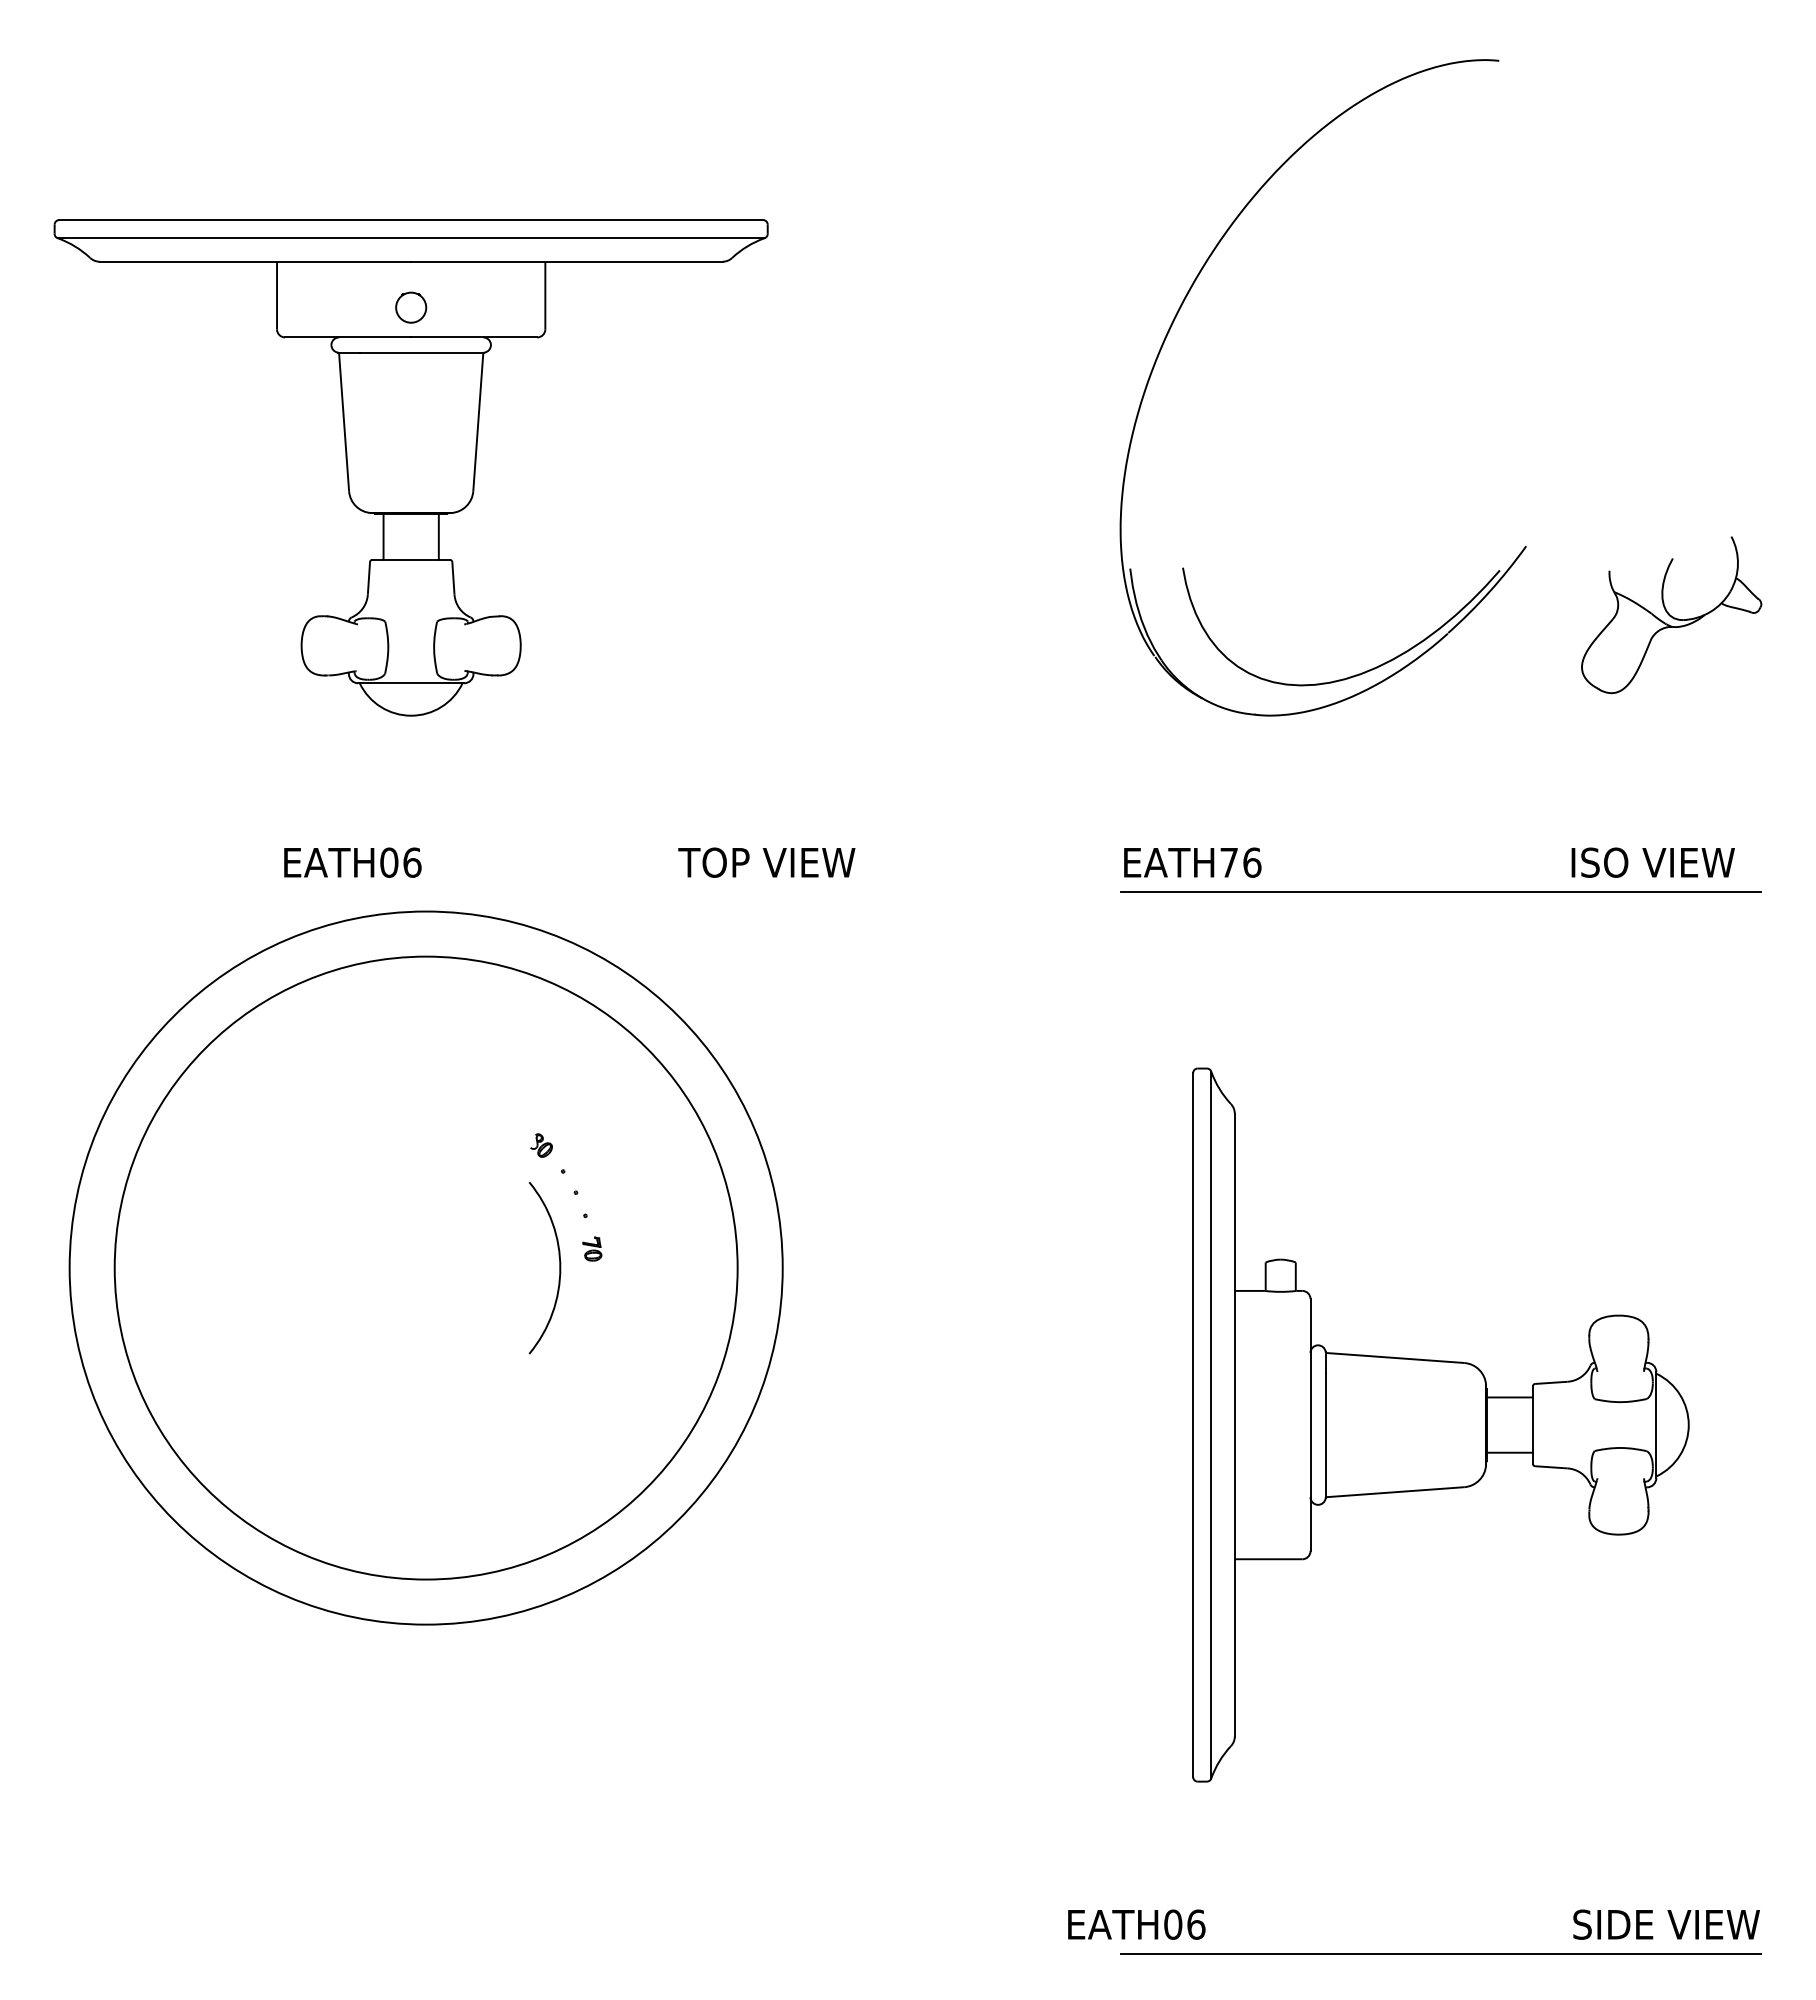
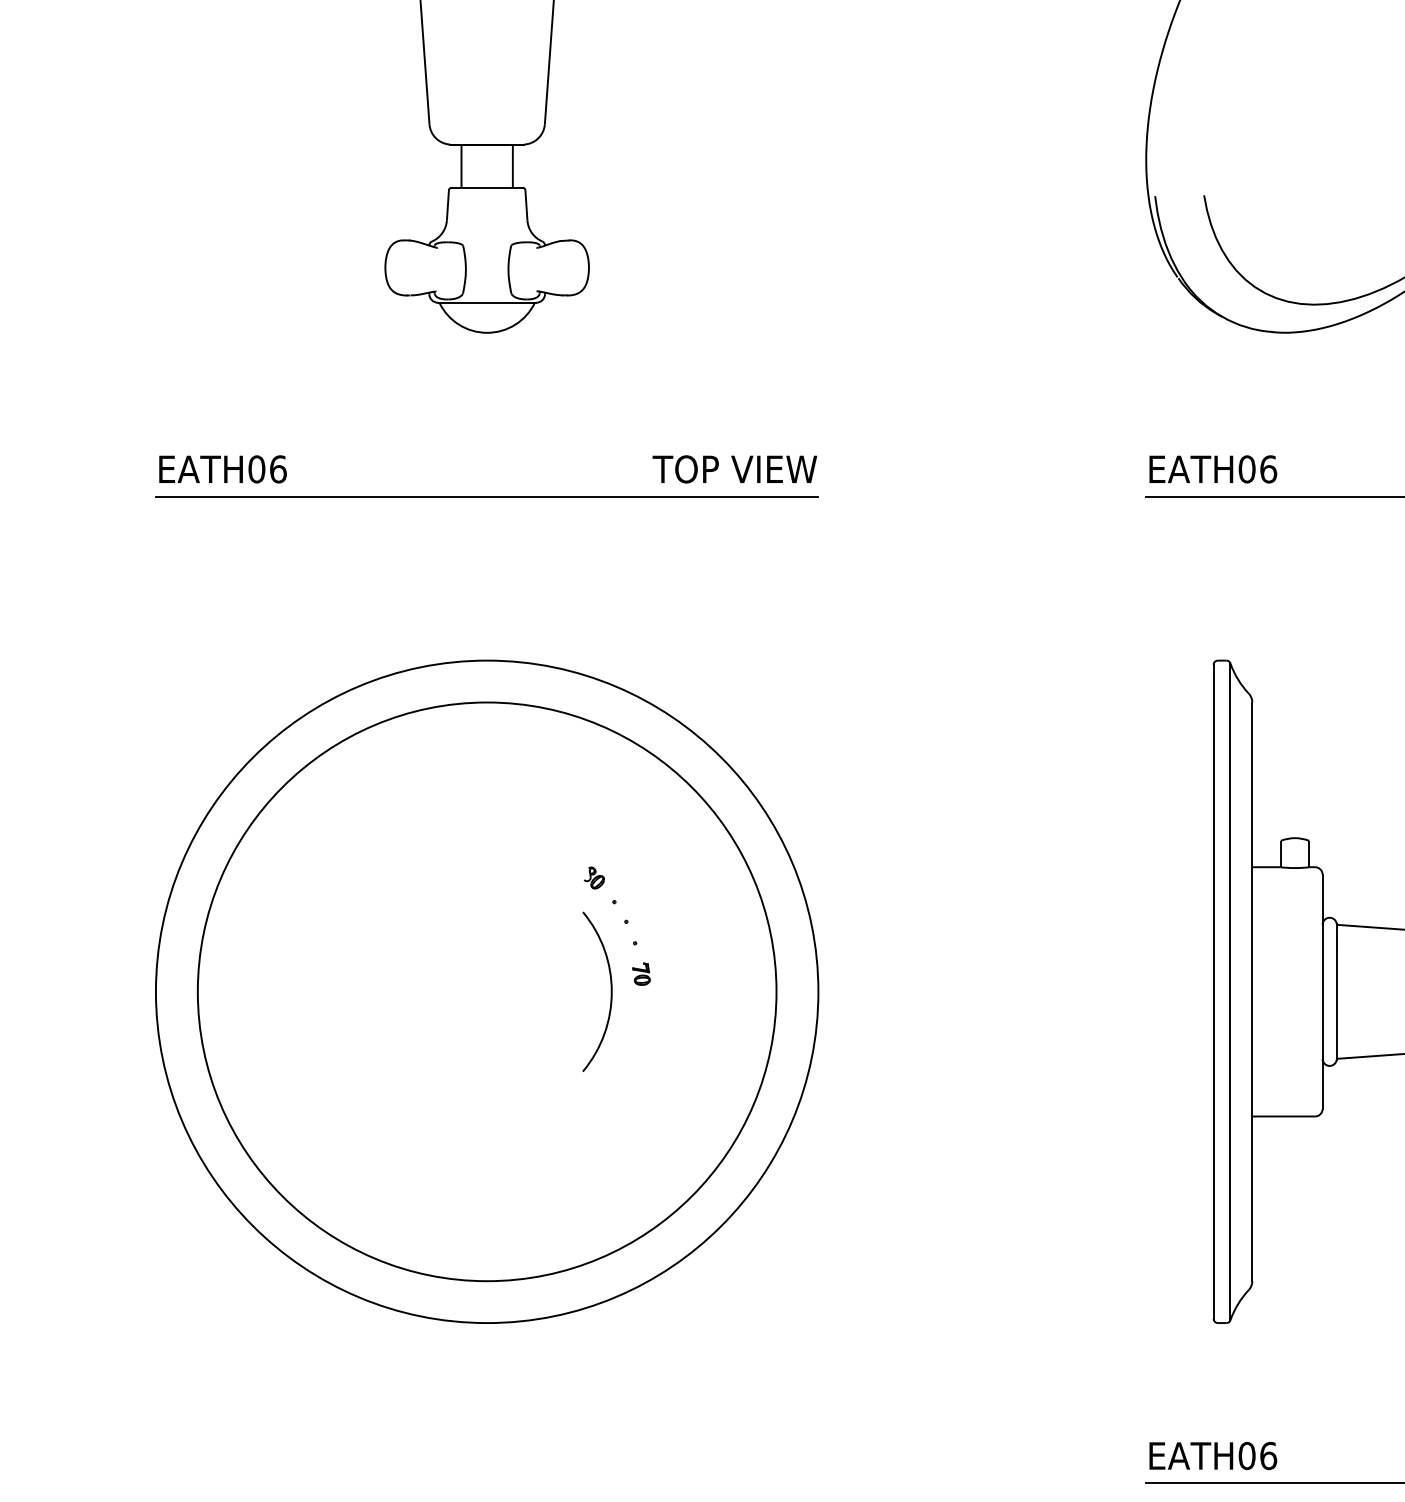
text: (352, 862) -> (222, 469), moved
text: (766, 862) -> (734, 469), moved
text: (1229, 862) -> (1247, 469), EATH76 -> EATH06
line: (410, 892) -> (486, 497), added
part: (425, 1267) -> (486, 991), moved
text: (1136, 1924) -> (1213, 1455), moved

